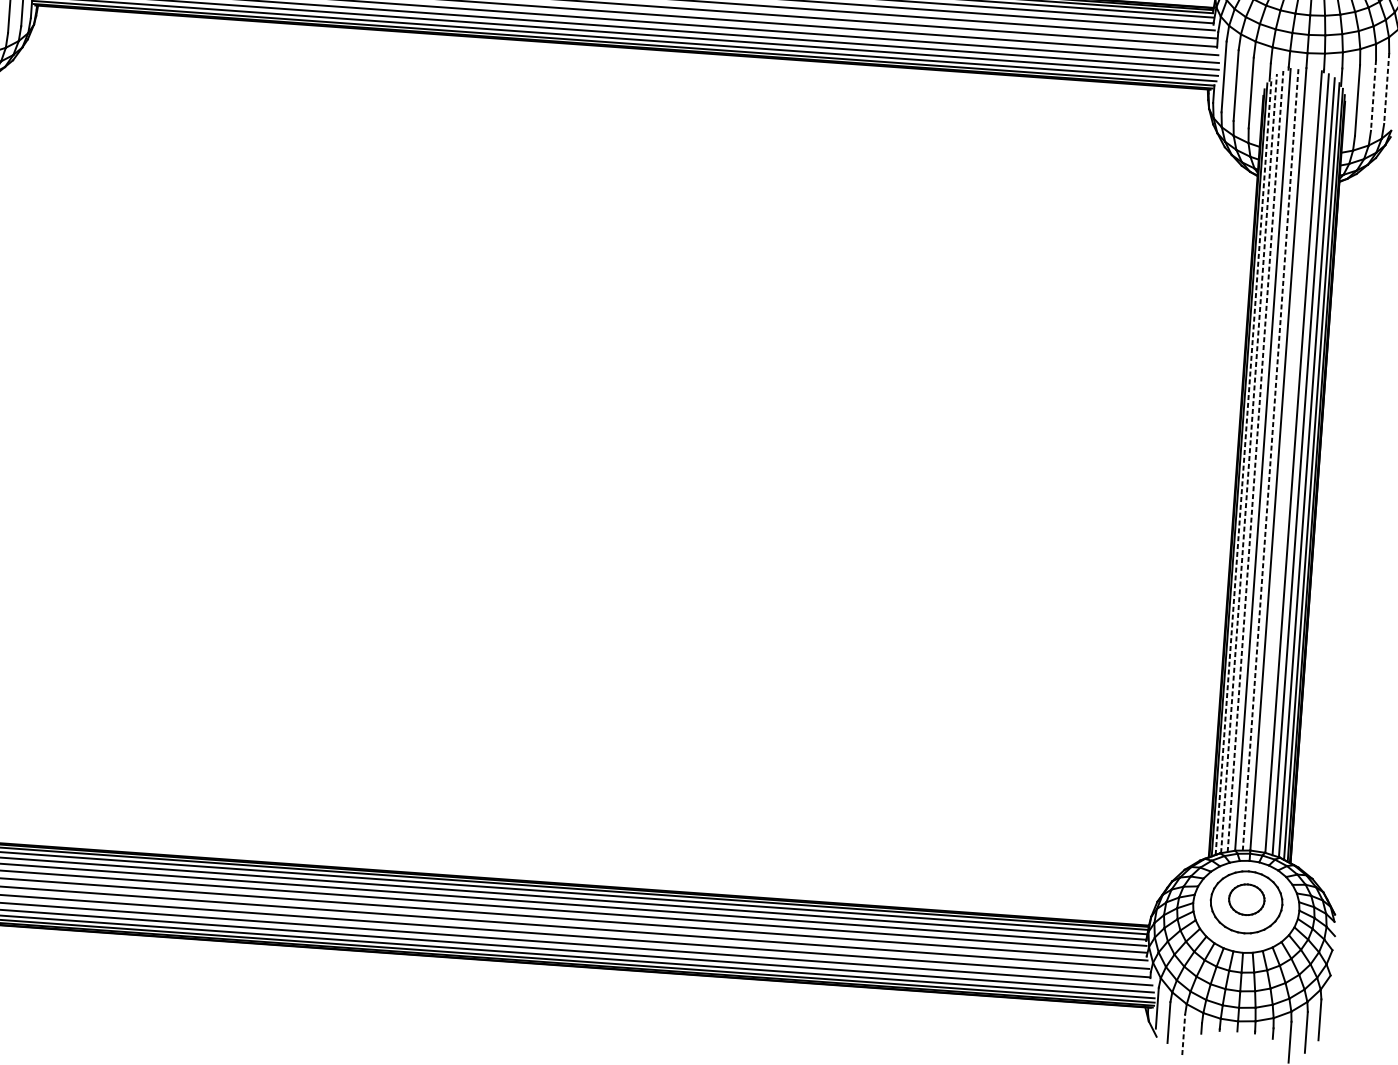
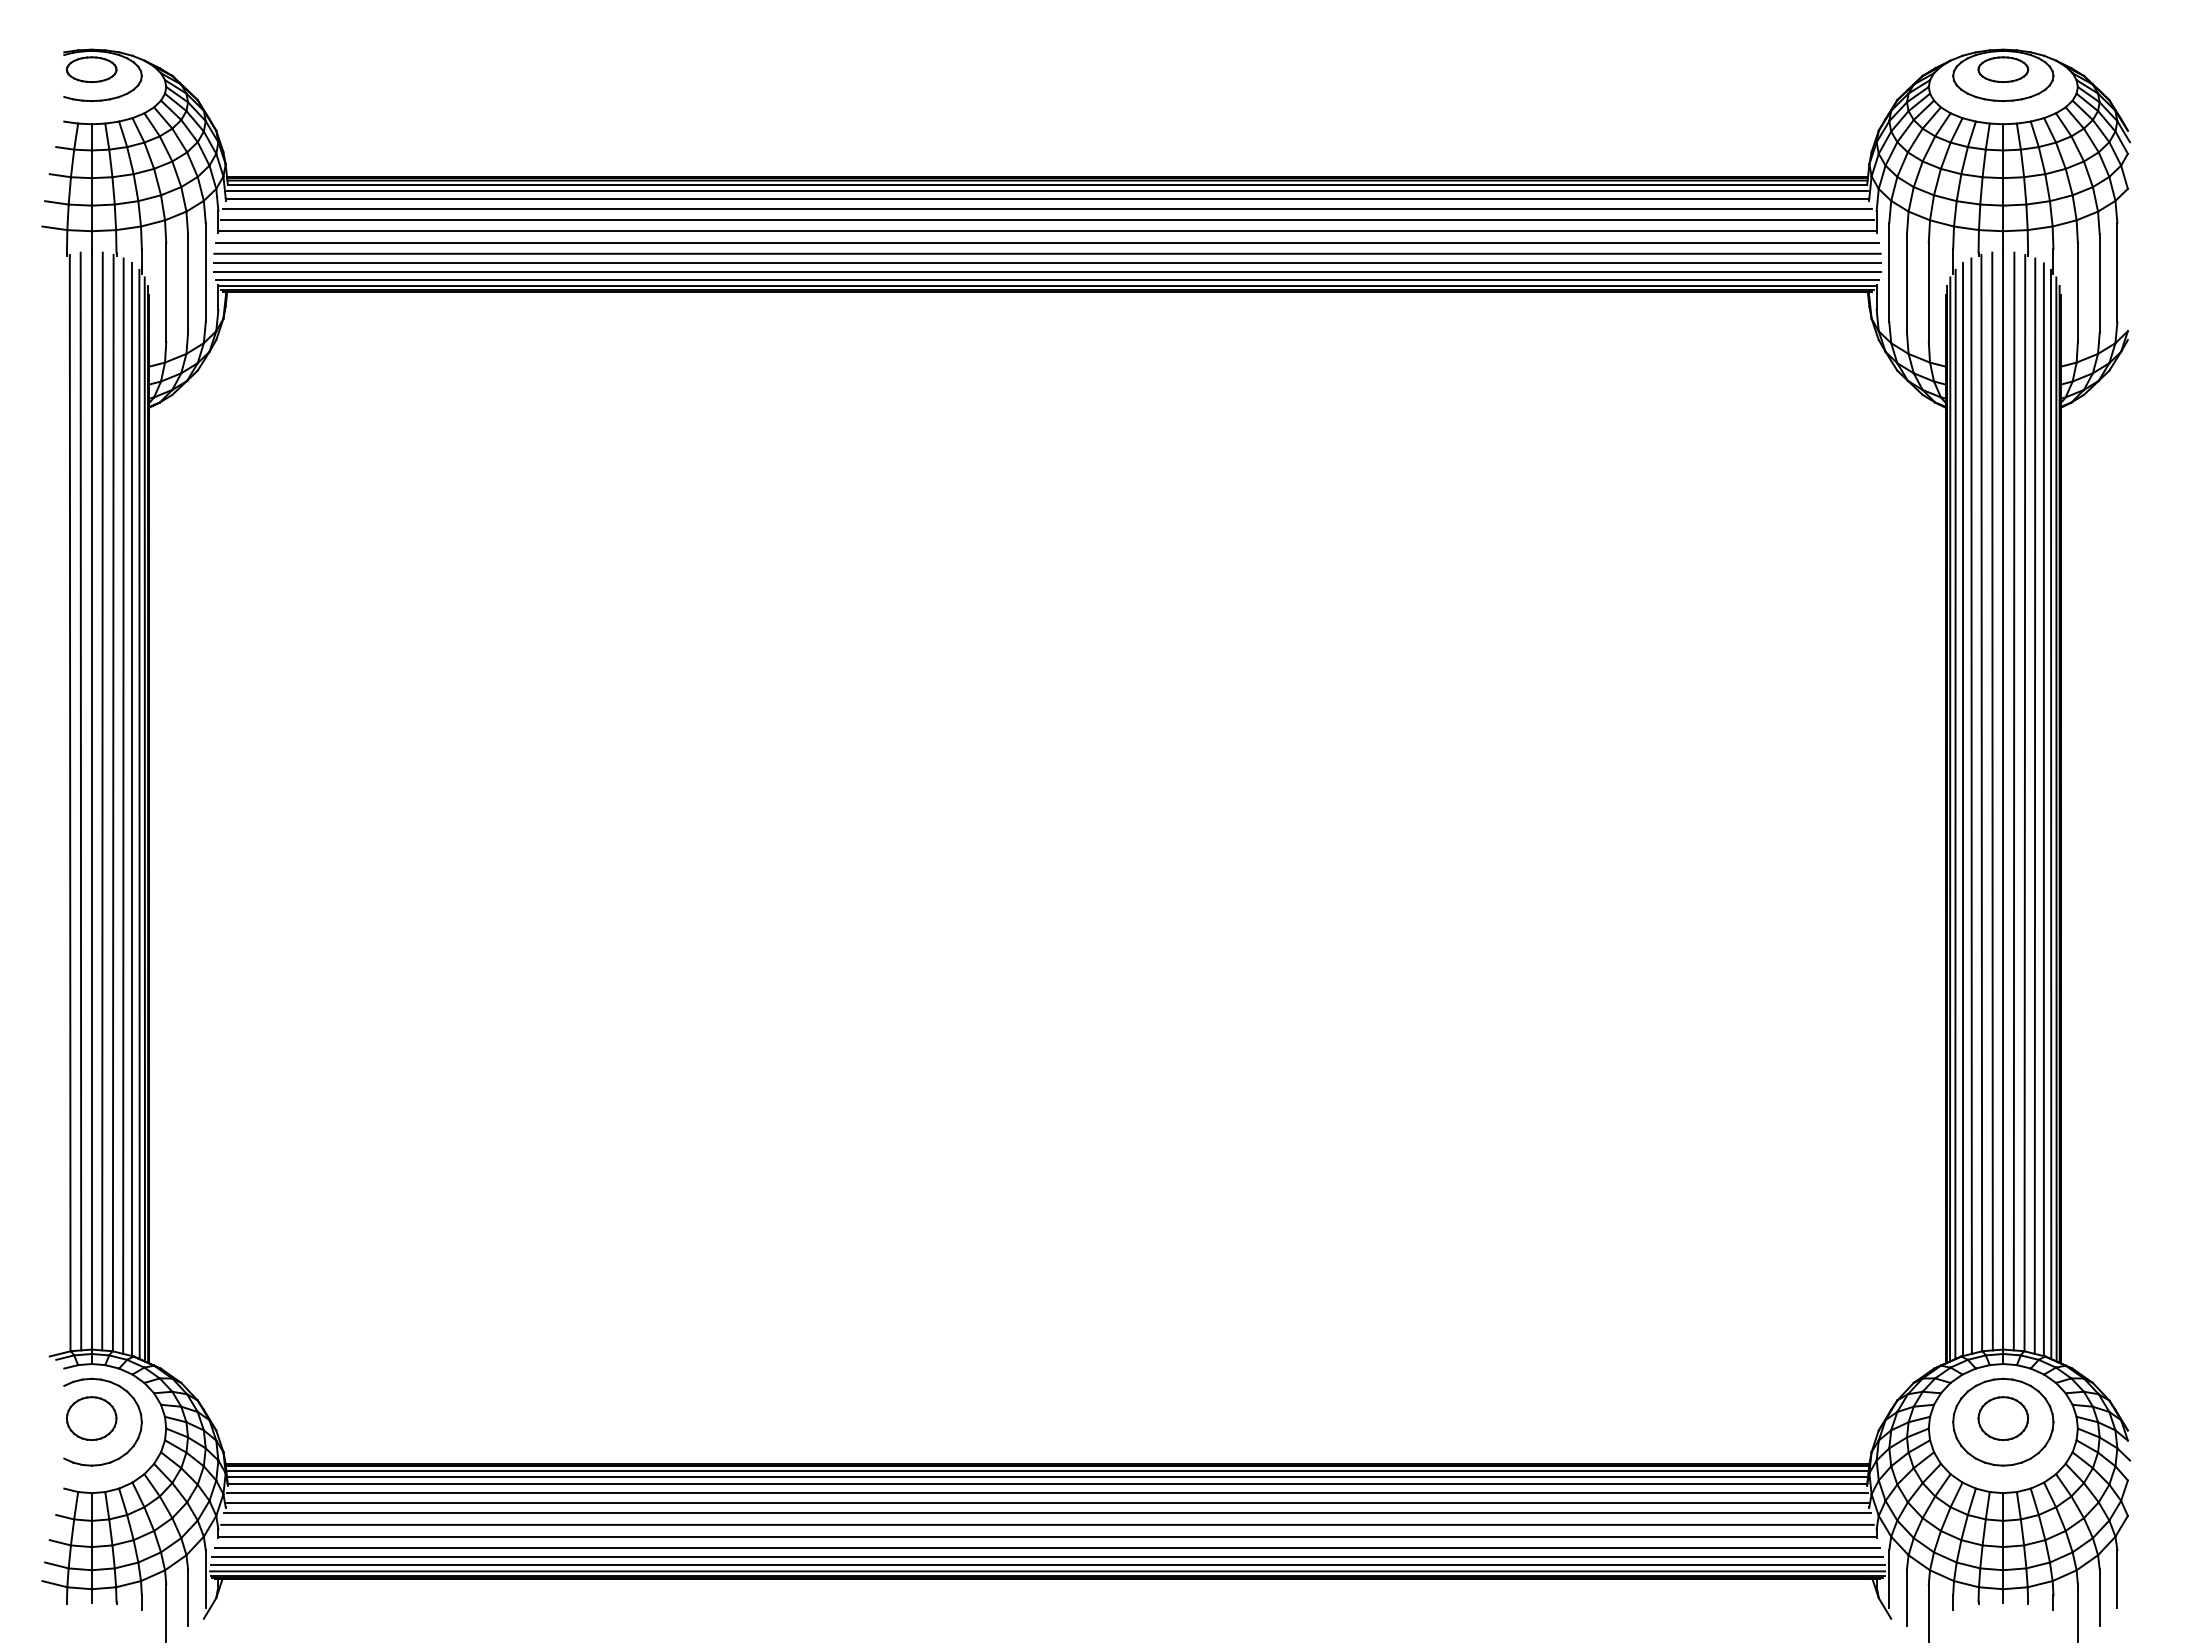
line: (1386, 88) -> (2117, 272), dashed -> solid
line: (1373, 95) -> (2099, 283), dashed -> solid
line: (1270, 459) -> (1992, 801), dashed -> solid
line: (1285, 460) -> (2013, 801), added
line: (1255, 461) -> (1971, 806), dashed -> solid
line: (1248, 463) -> (1962, 809), dashed -> solid
line: (1243, 466) -> (1955, 814), dashed -> solid
line: (1183, 1034) -> (1928, 1613), dashed -> solid

